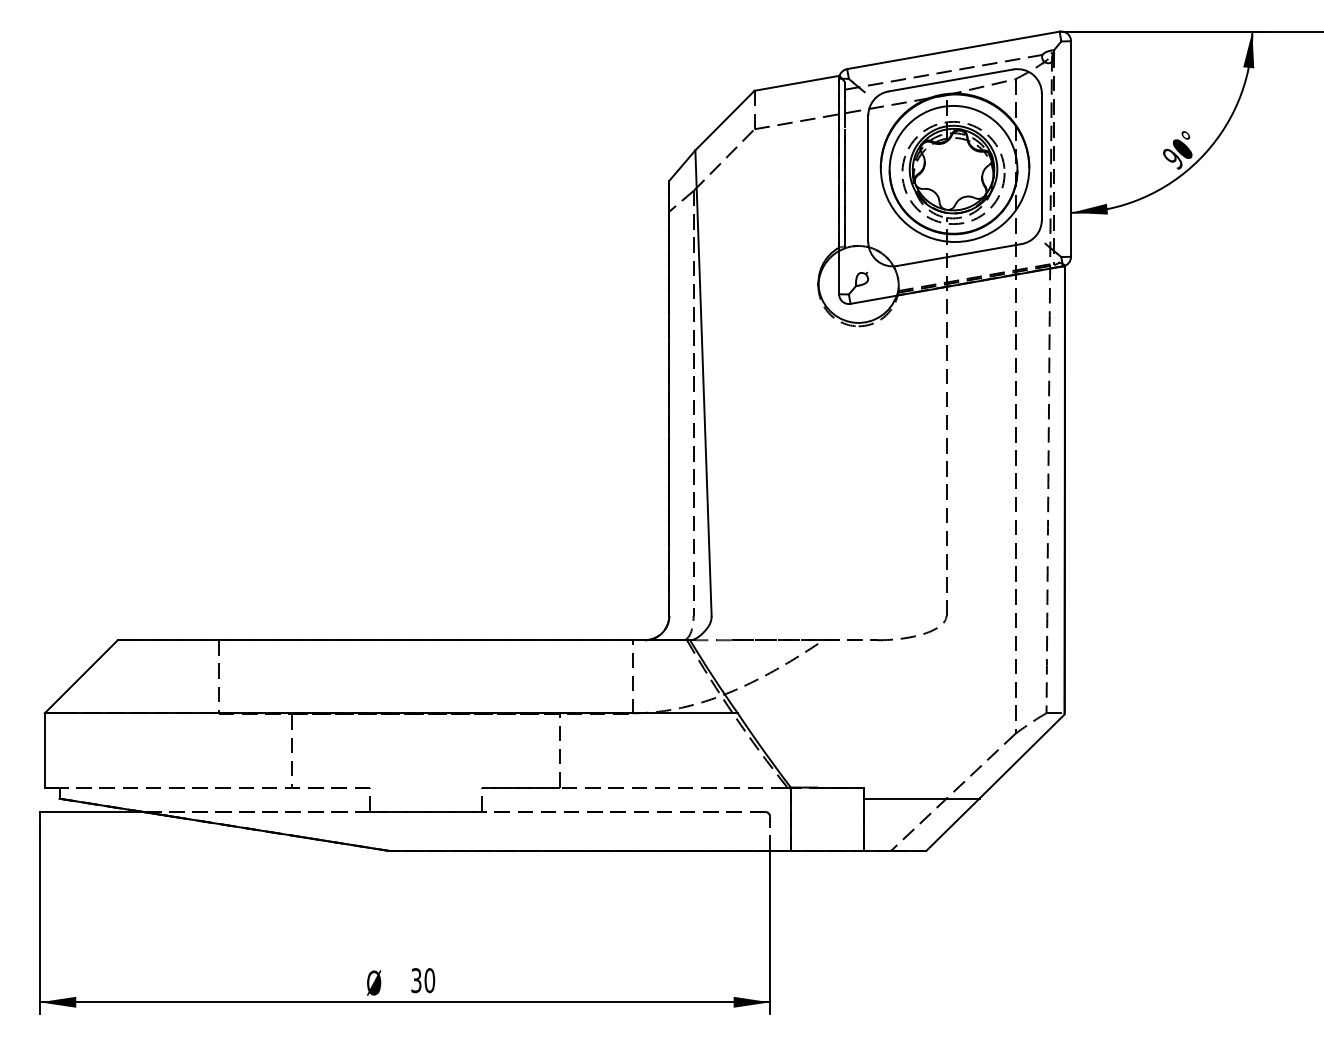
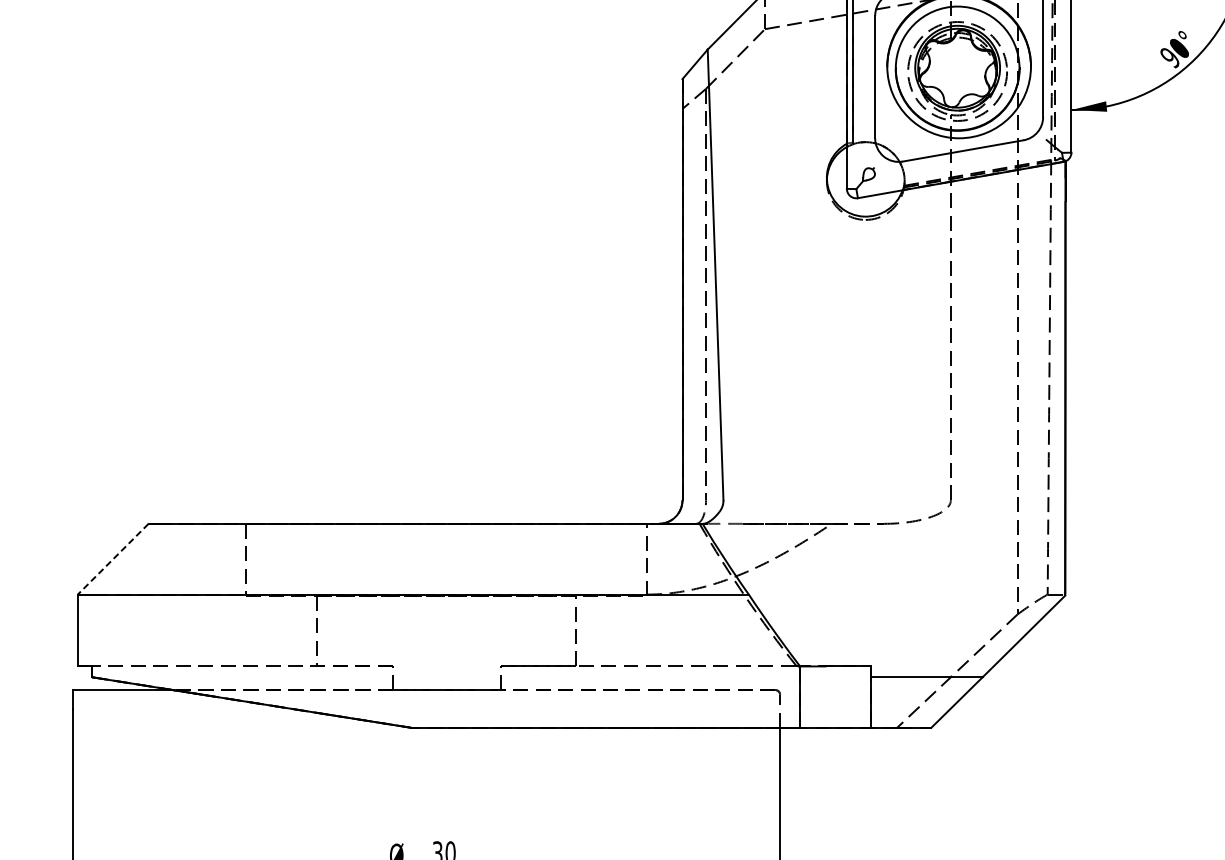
line: (81, 676) -> (113, 558), solid -> dashed

